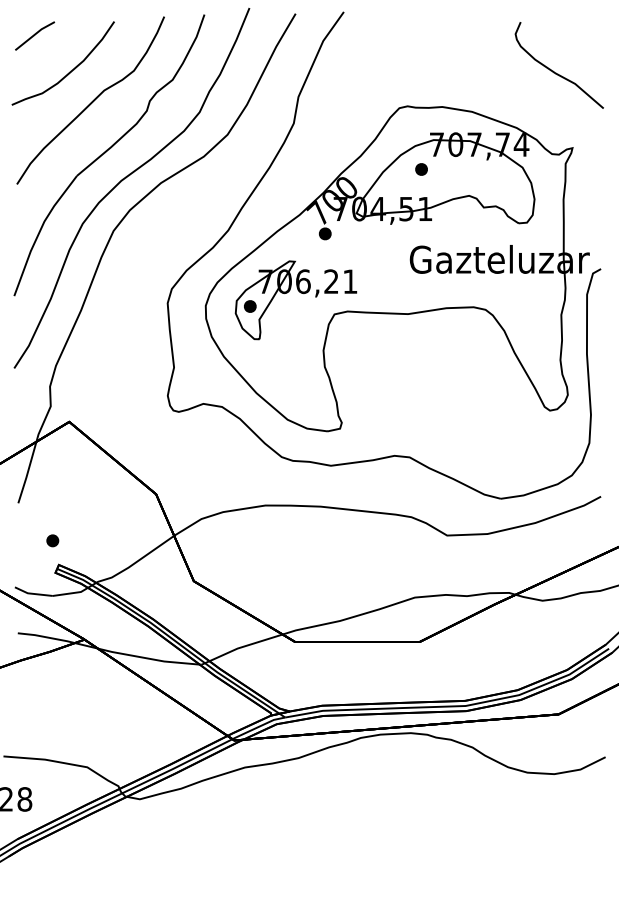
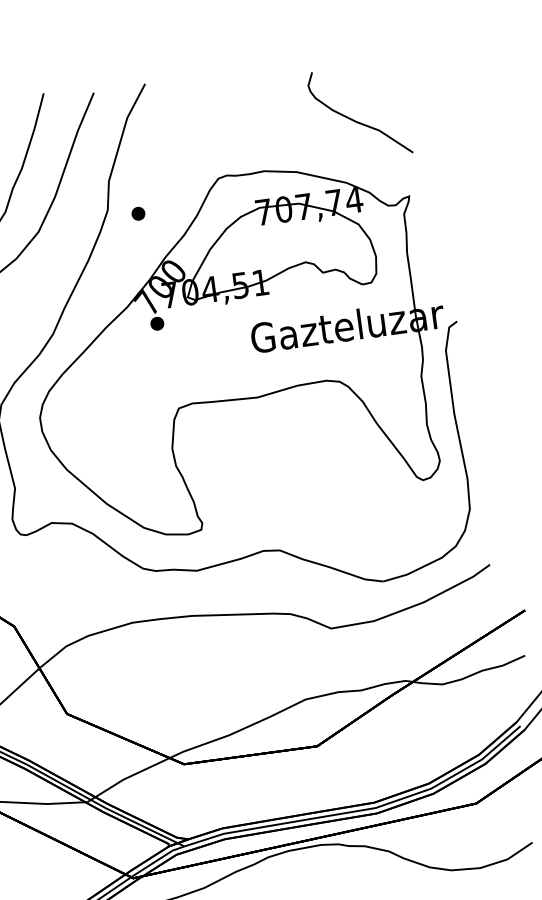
curve: (553, 70) -> (354, 119), moved
part: (421, 169) -> (138, 213), moved
part: (300, 293) -> (139, 391), removed

